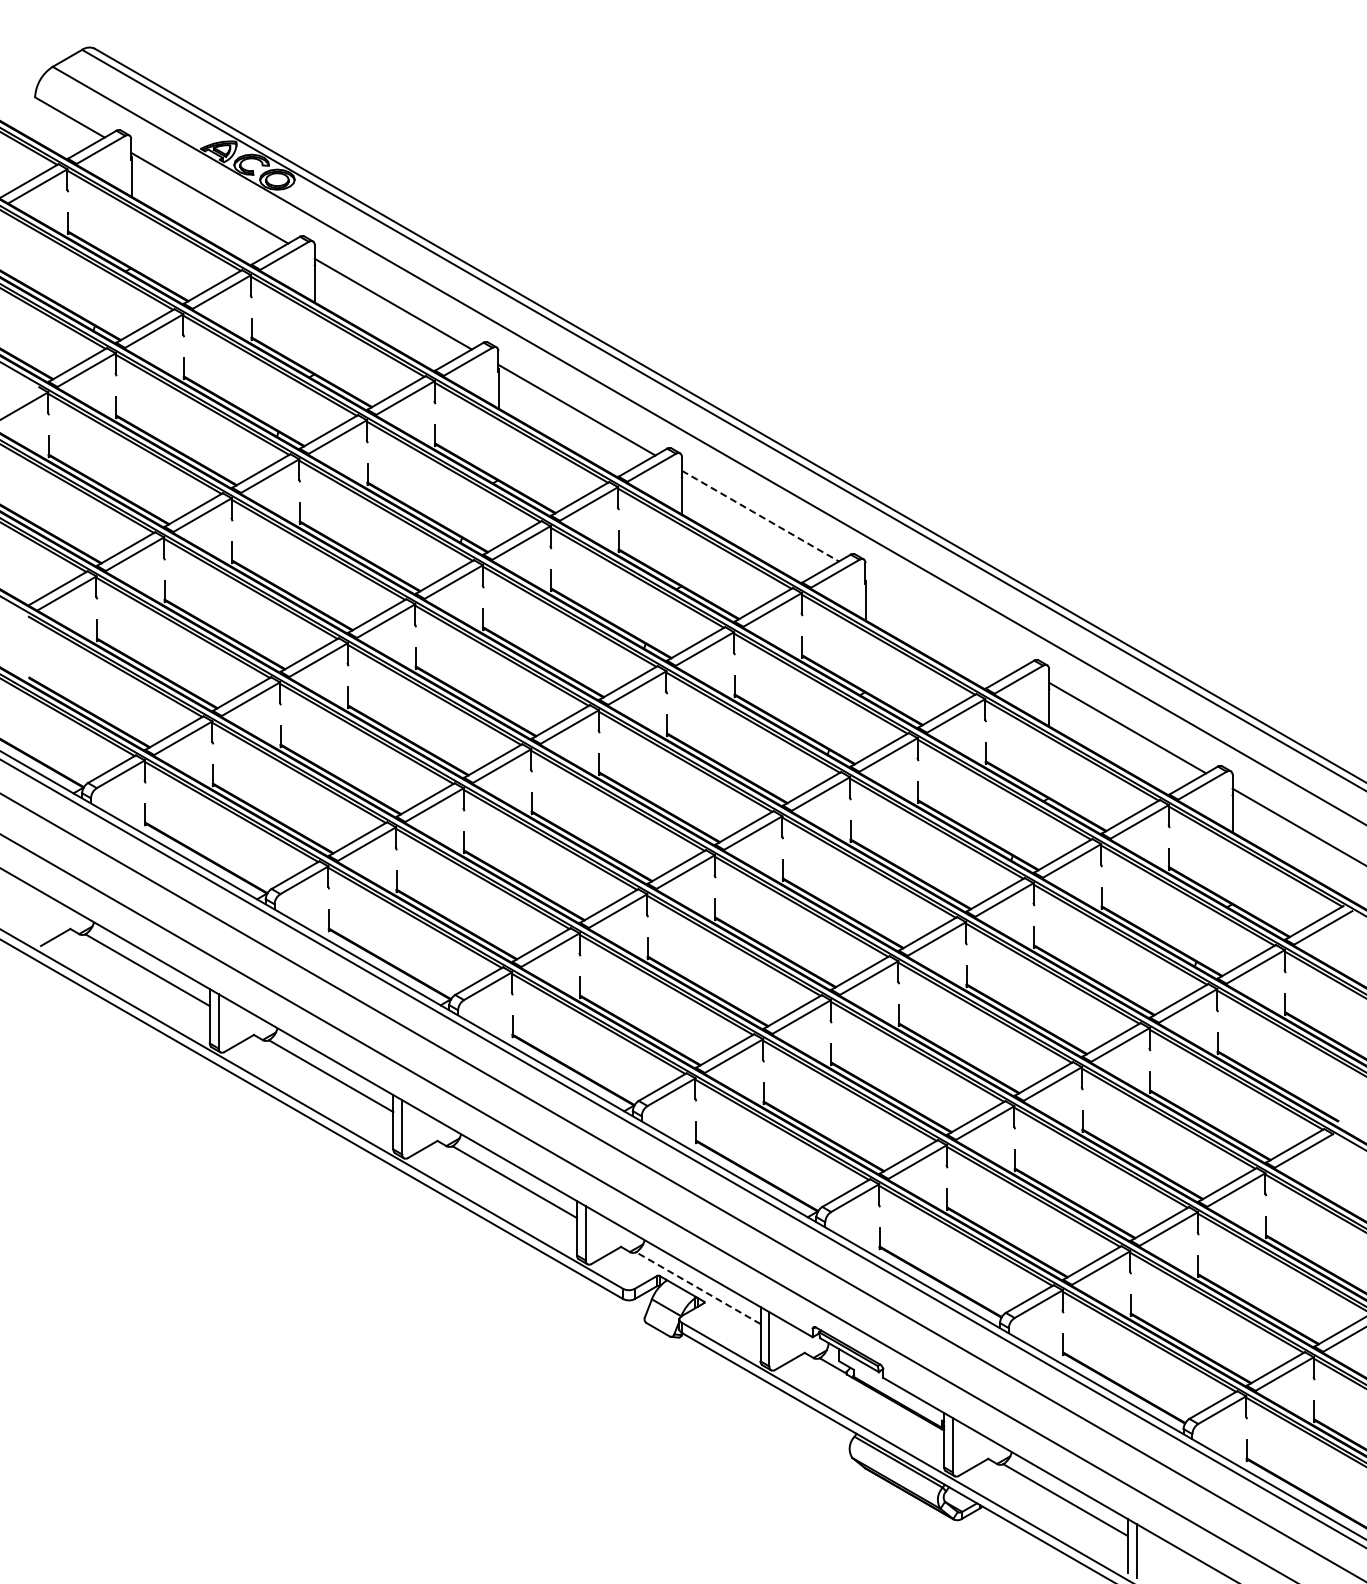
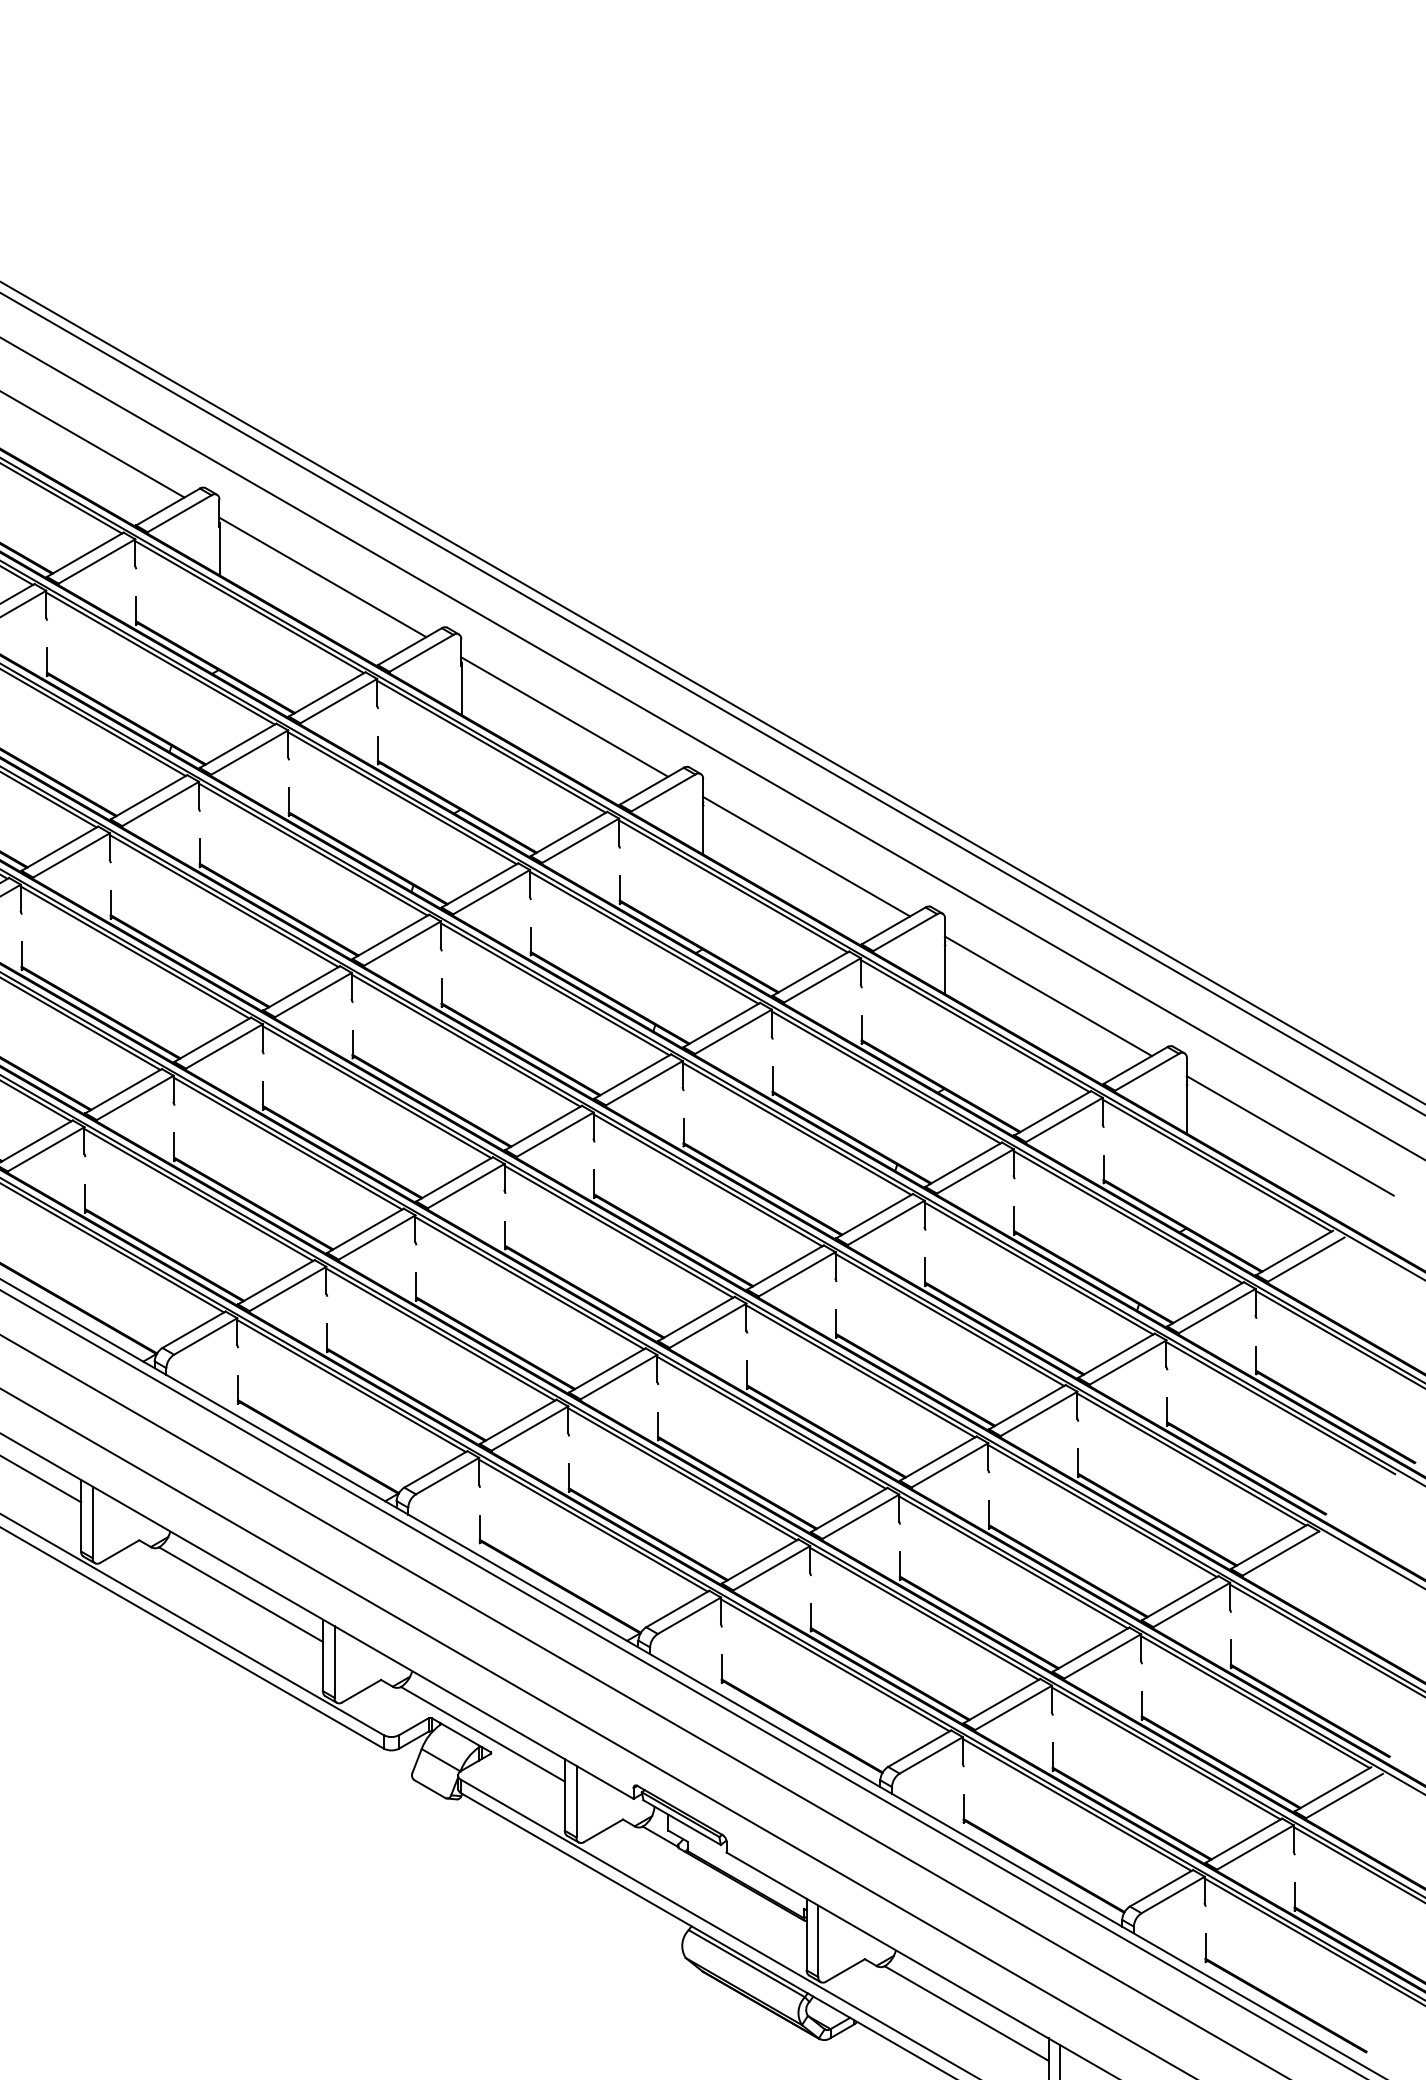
line: (760, 516) -> (564, 717), dashed -> solid
line: (943, 621) -> (805, 855), added
line: (698, 1288) -> (483, 1734), dashed -> solid

